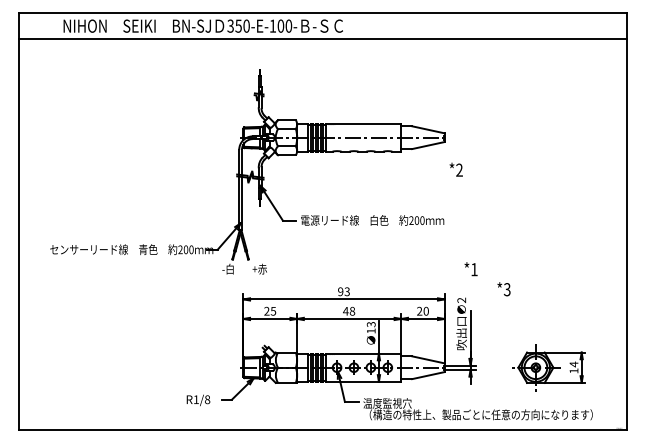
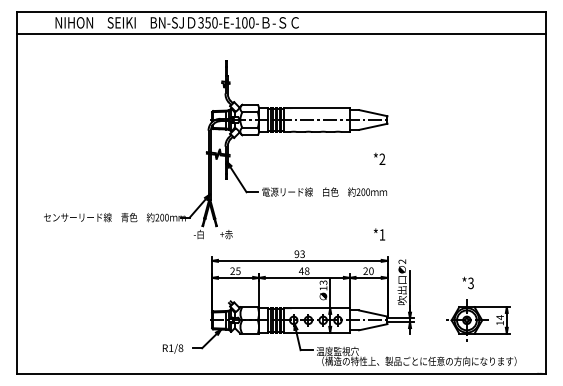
text: (456, 169) -> (379, 158), moved
text: (471, 269) -> (379, 234), moved
text: (503, 288) -> (467, 282), moved

